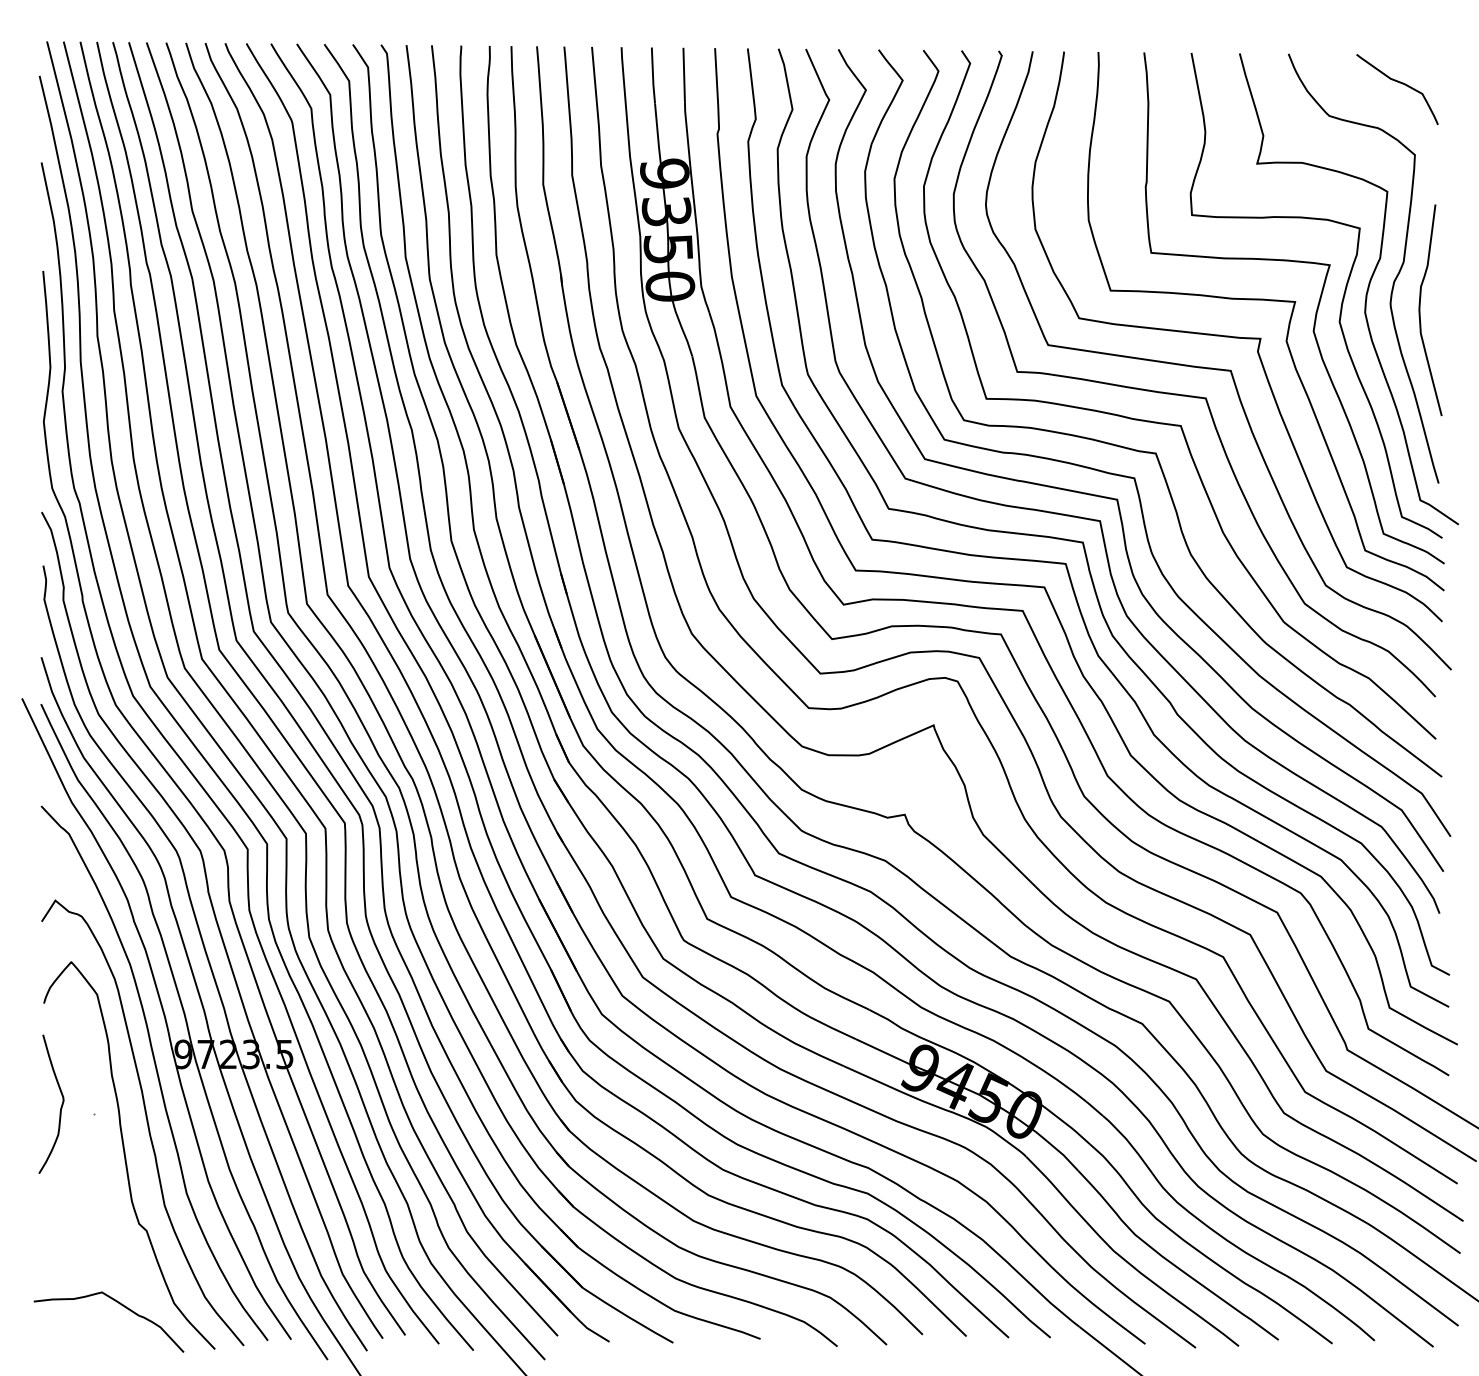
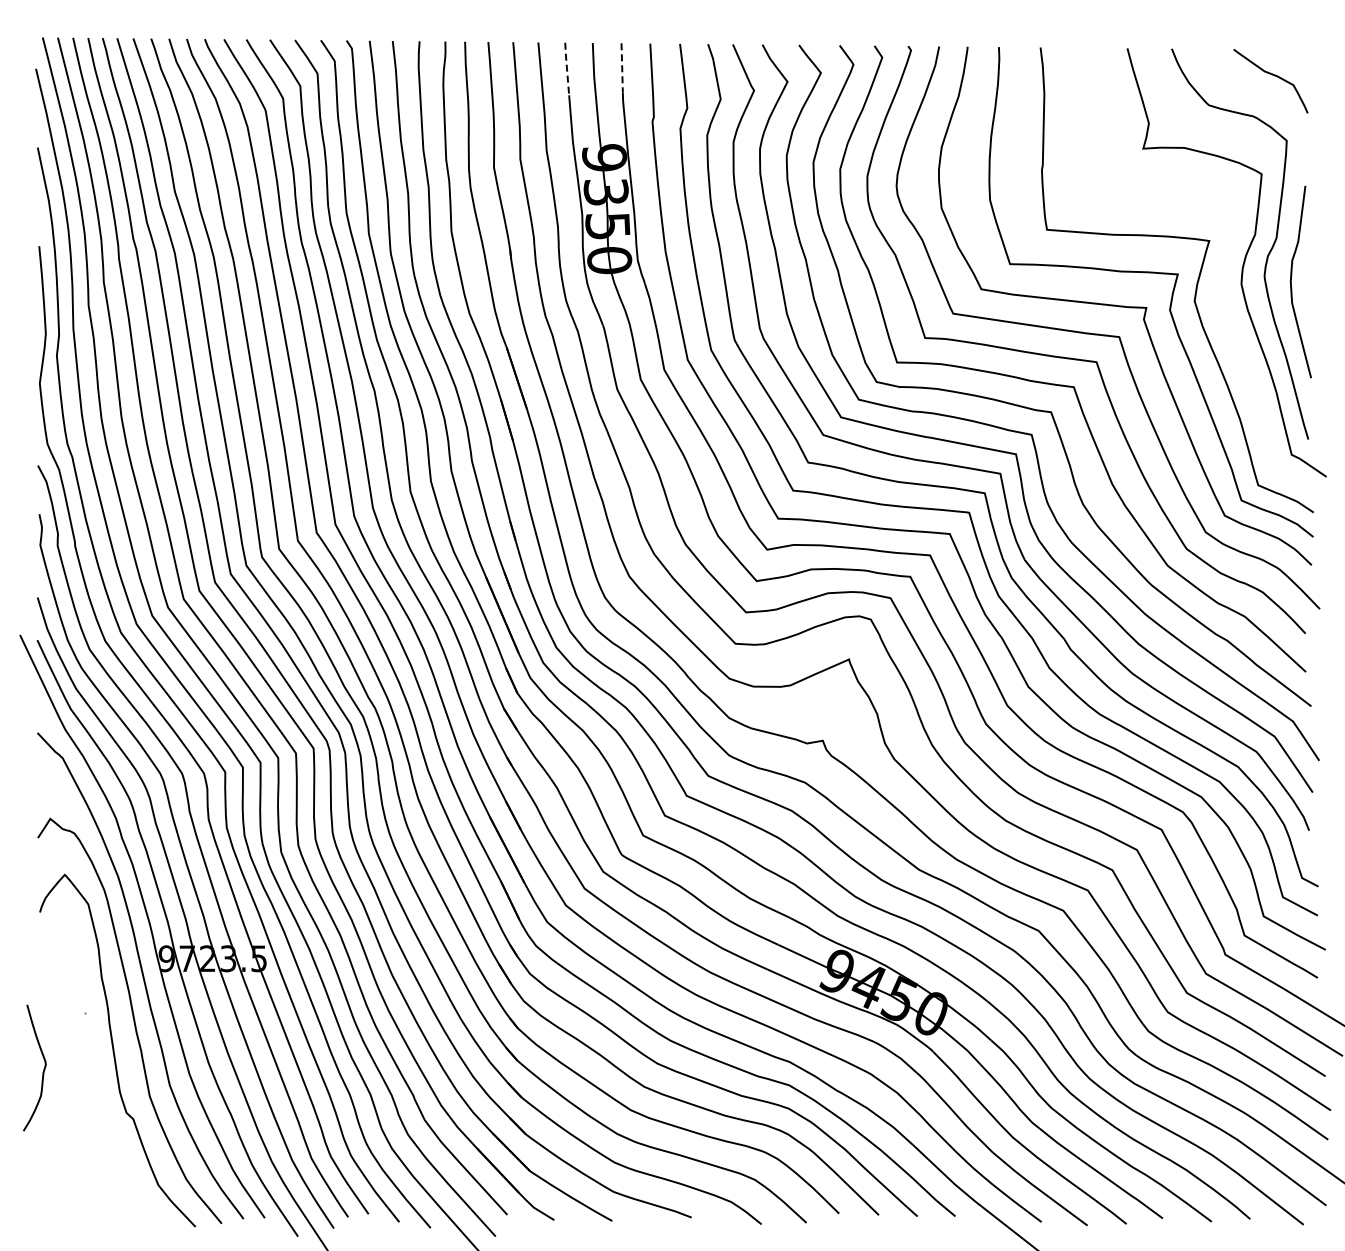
line: (624, 75) -> (567, 68), solid -> dashed
line: (684, 75) -> (622, 68), solid -> dashed
curve: (1340, 303) -> (1219, 275), removed
curve: (61, 1104) -> (43, 1068), moved
curve: (121, 1305) -> (110, 1187), removed

